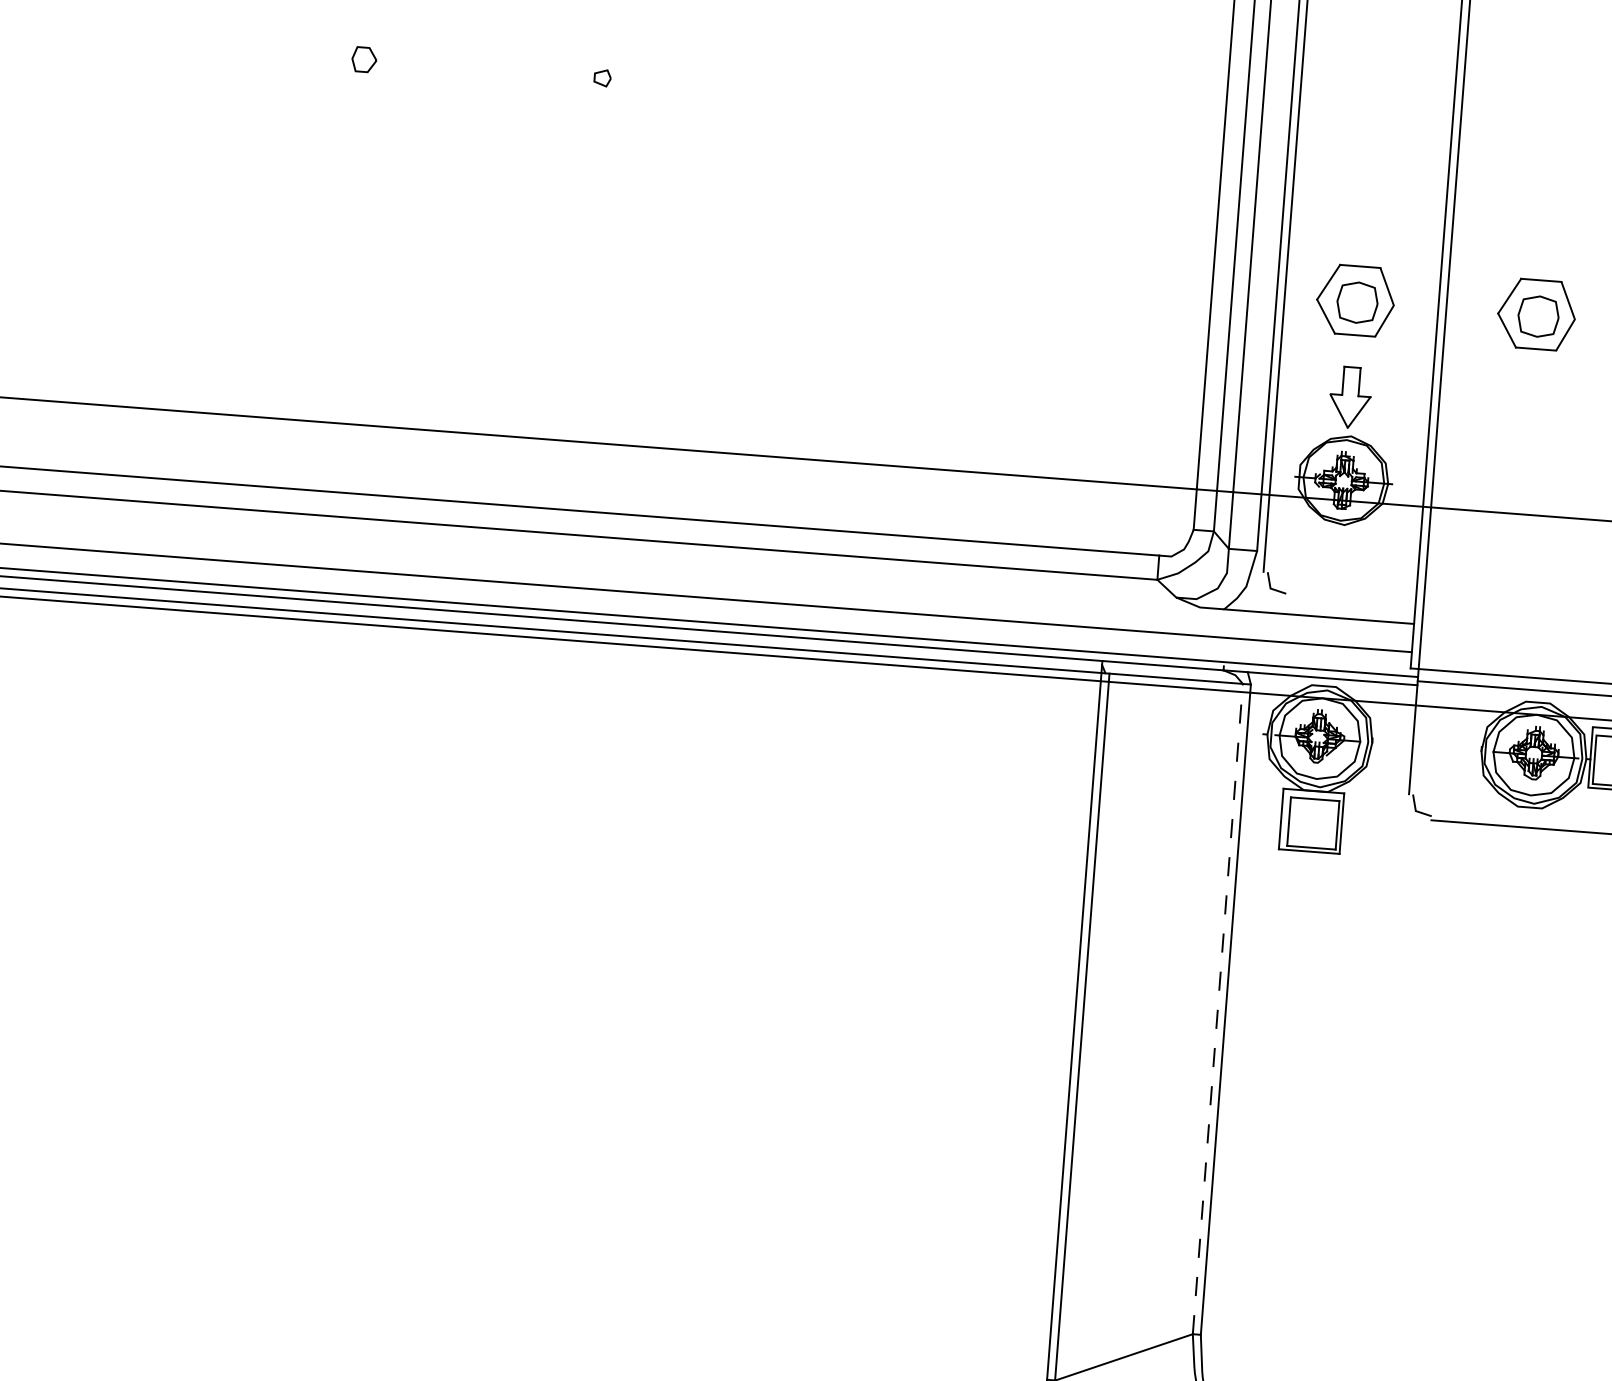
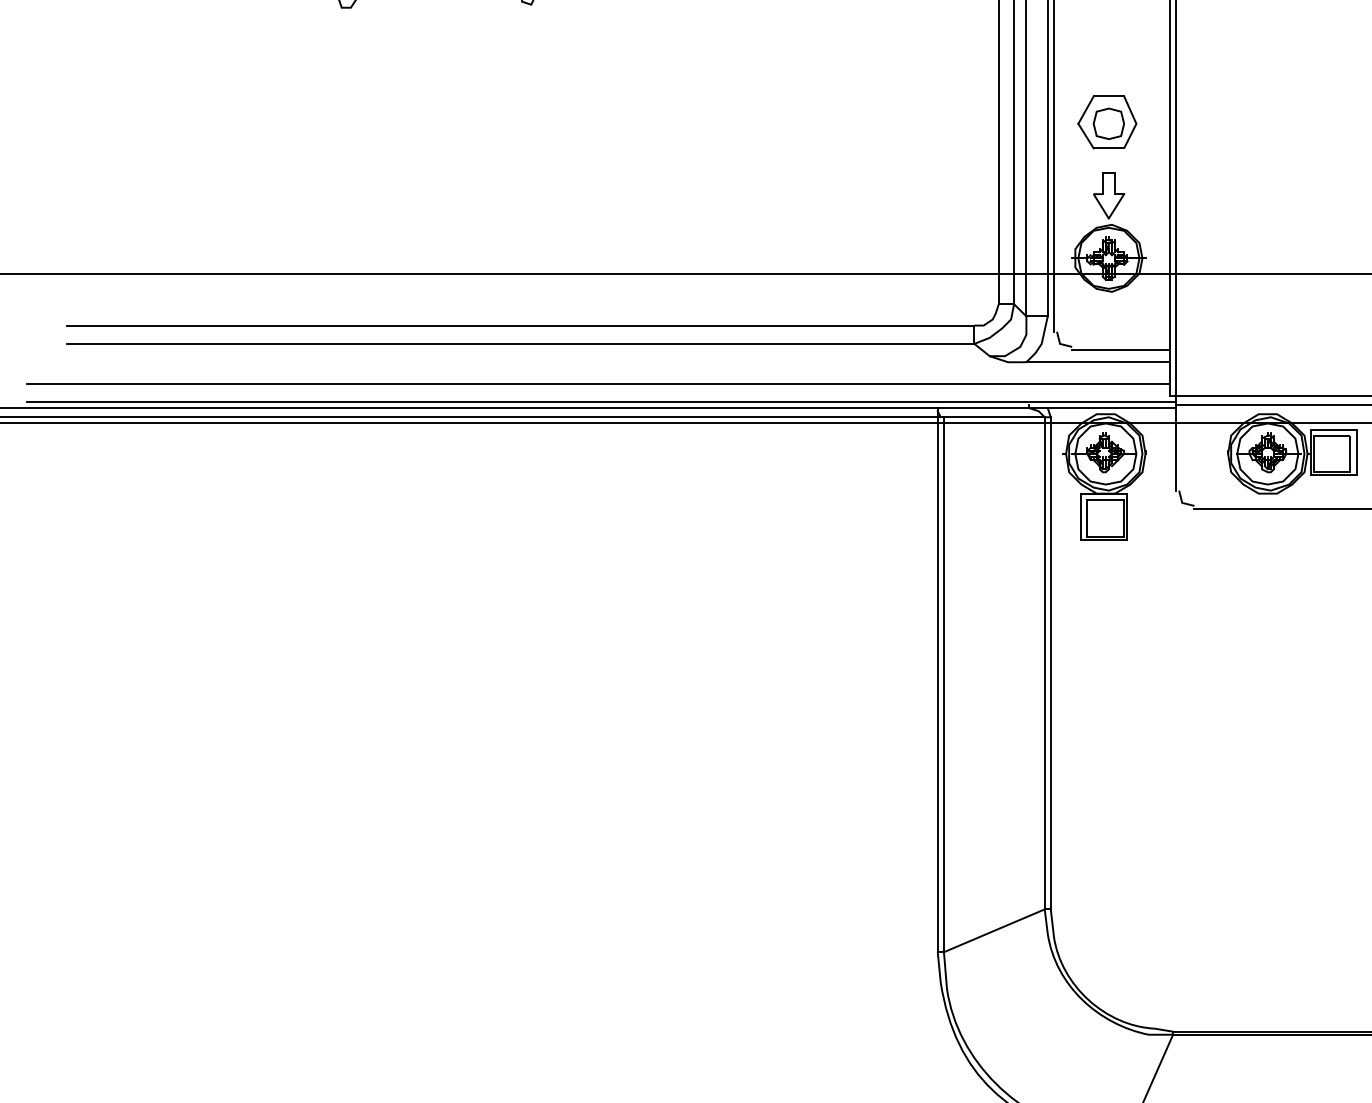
part: (1536, 314) -> (1244, 122), removed
line: (1351, 603) -> (1121, 350), added
line: (1217, 1007) -> (1044, 662), dashed -> solid

